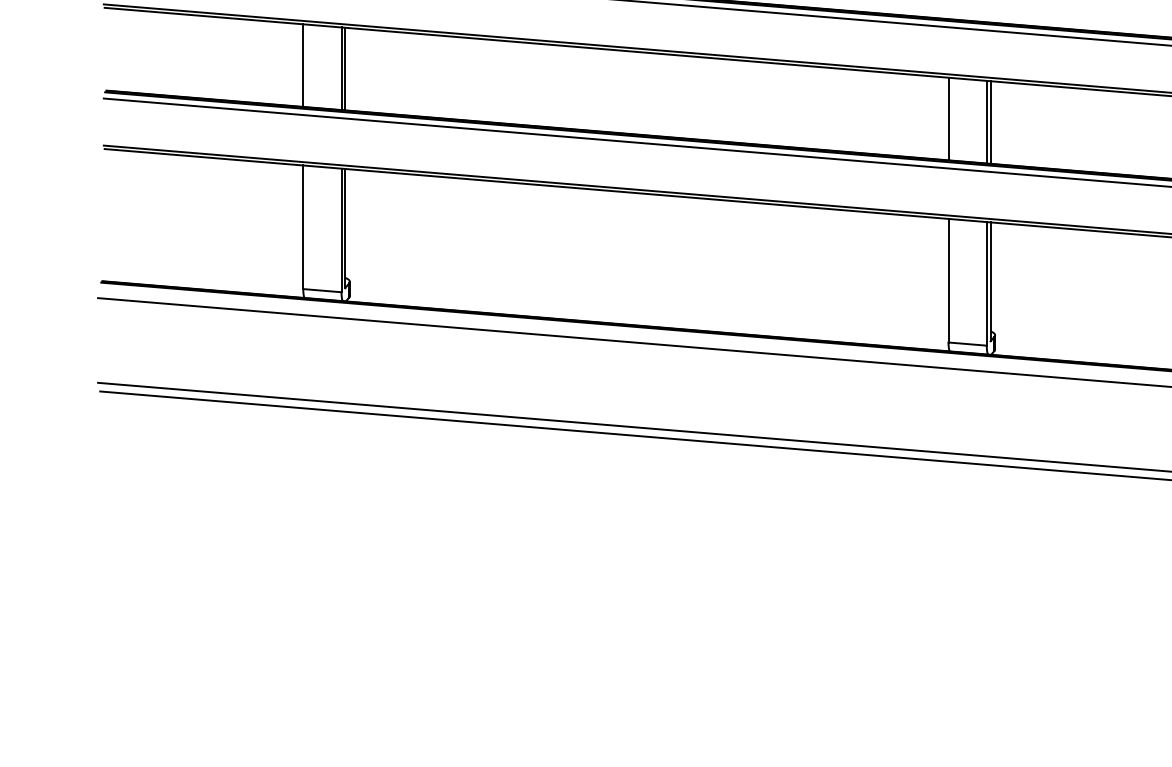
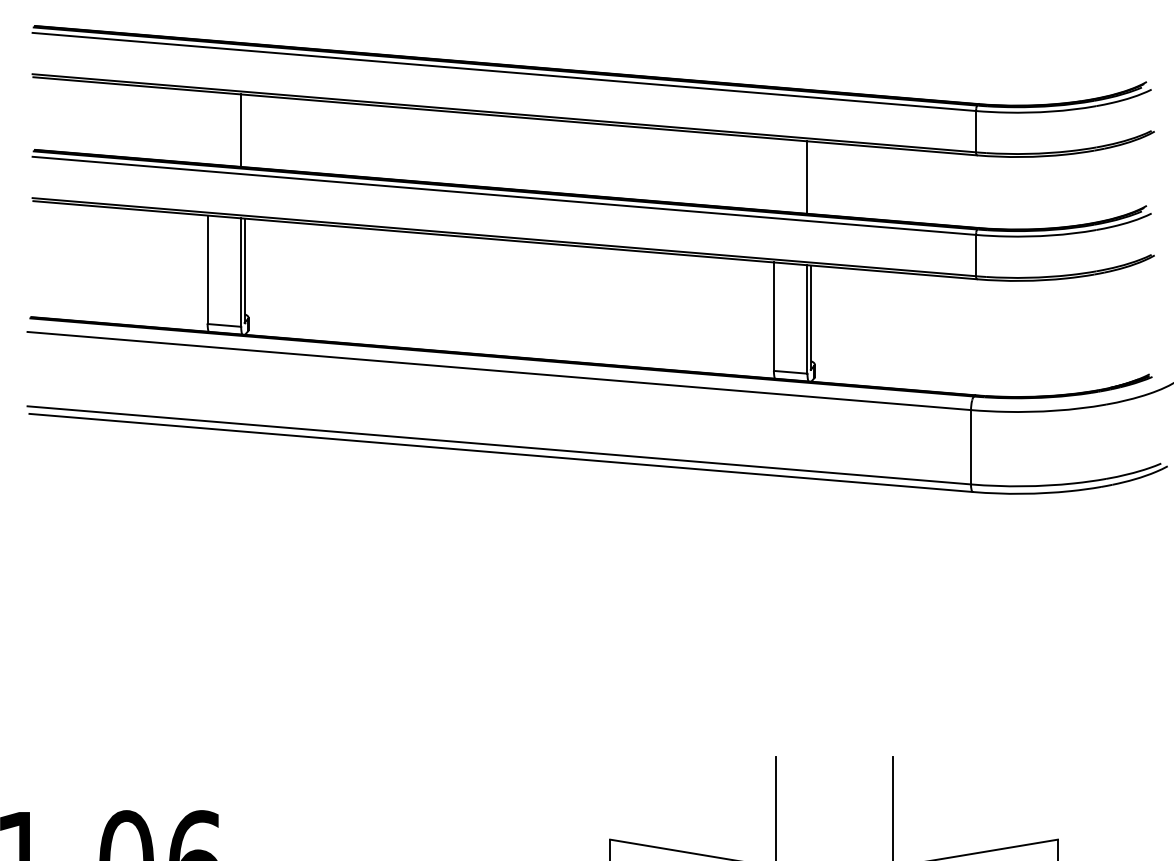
line: (303, 65) -> (207, 127), removed
line: (345, 68) -> (244, 130), removed
line: (948, 118) -> (773, 174), removed
line: (990, 122) -> (810, 177), removed

